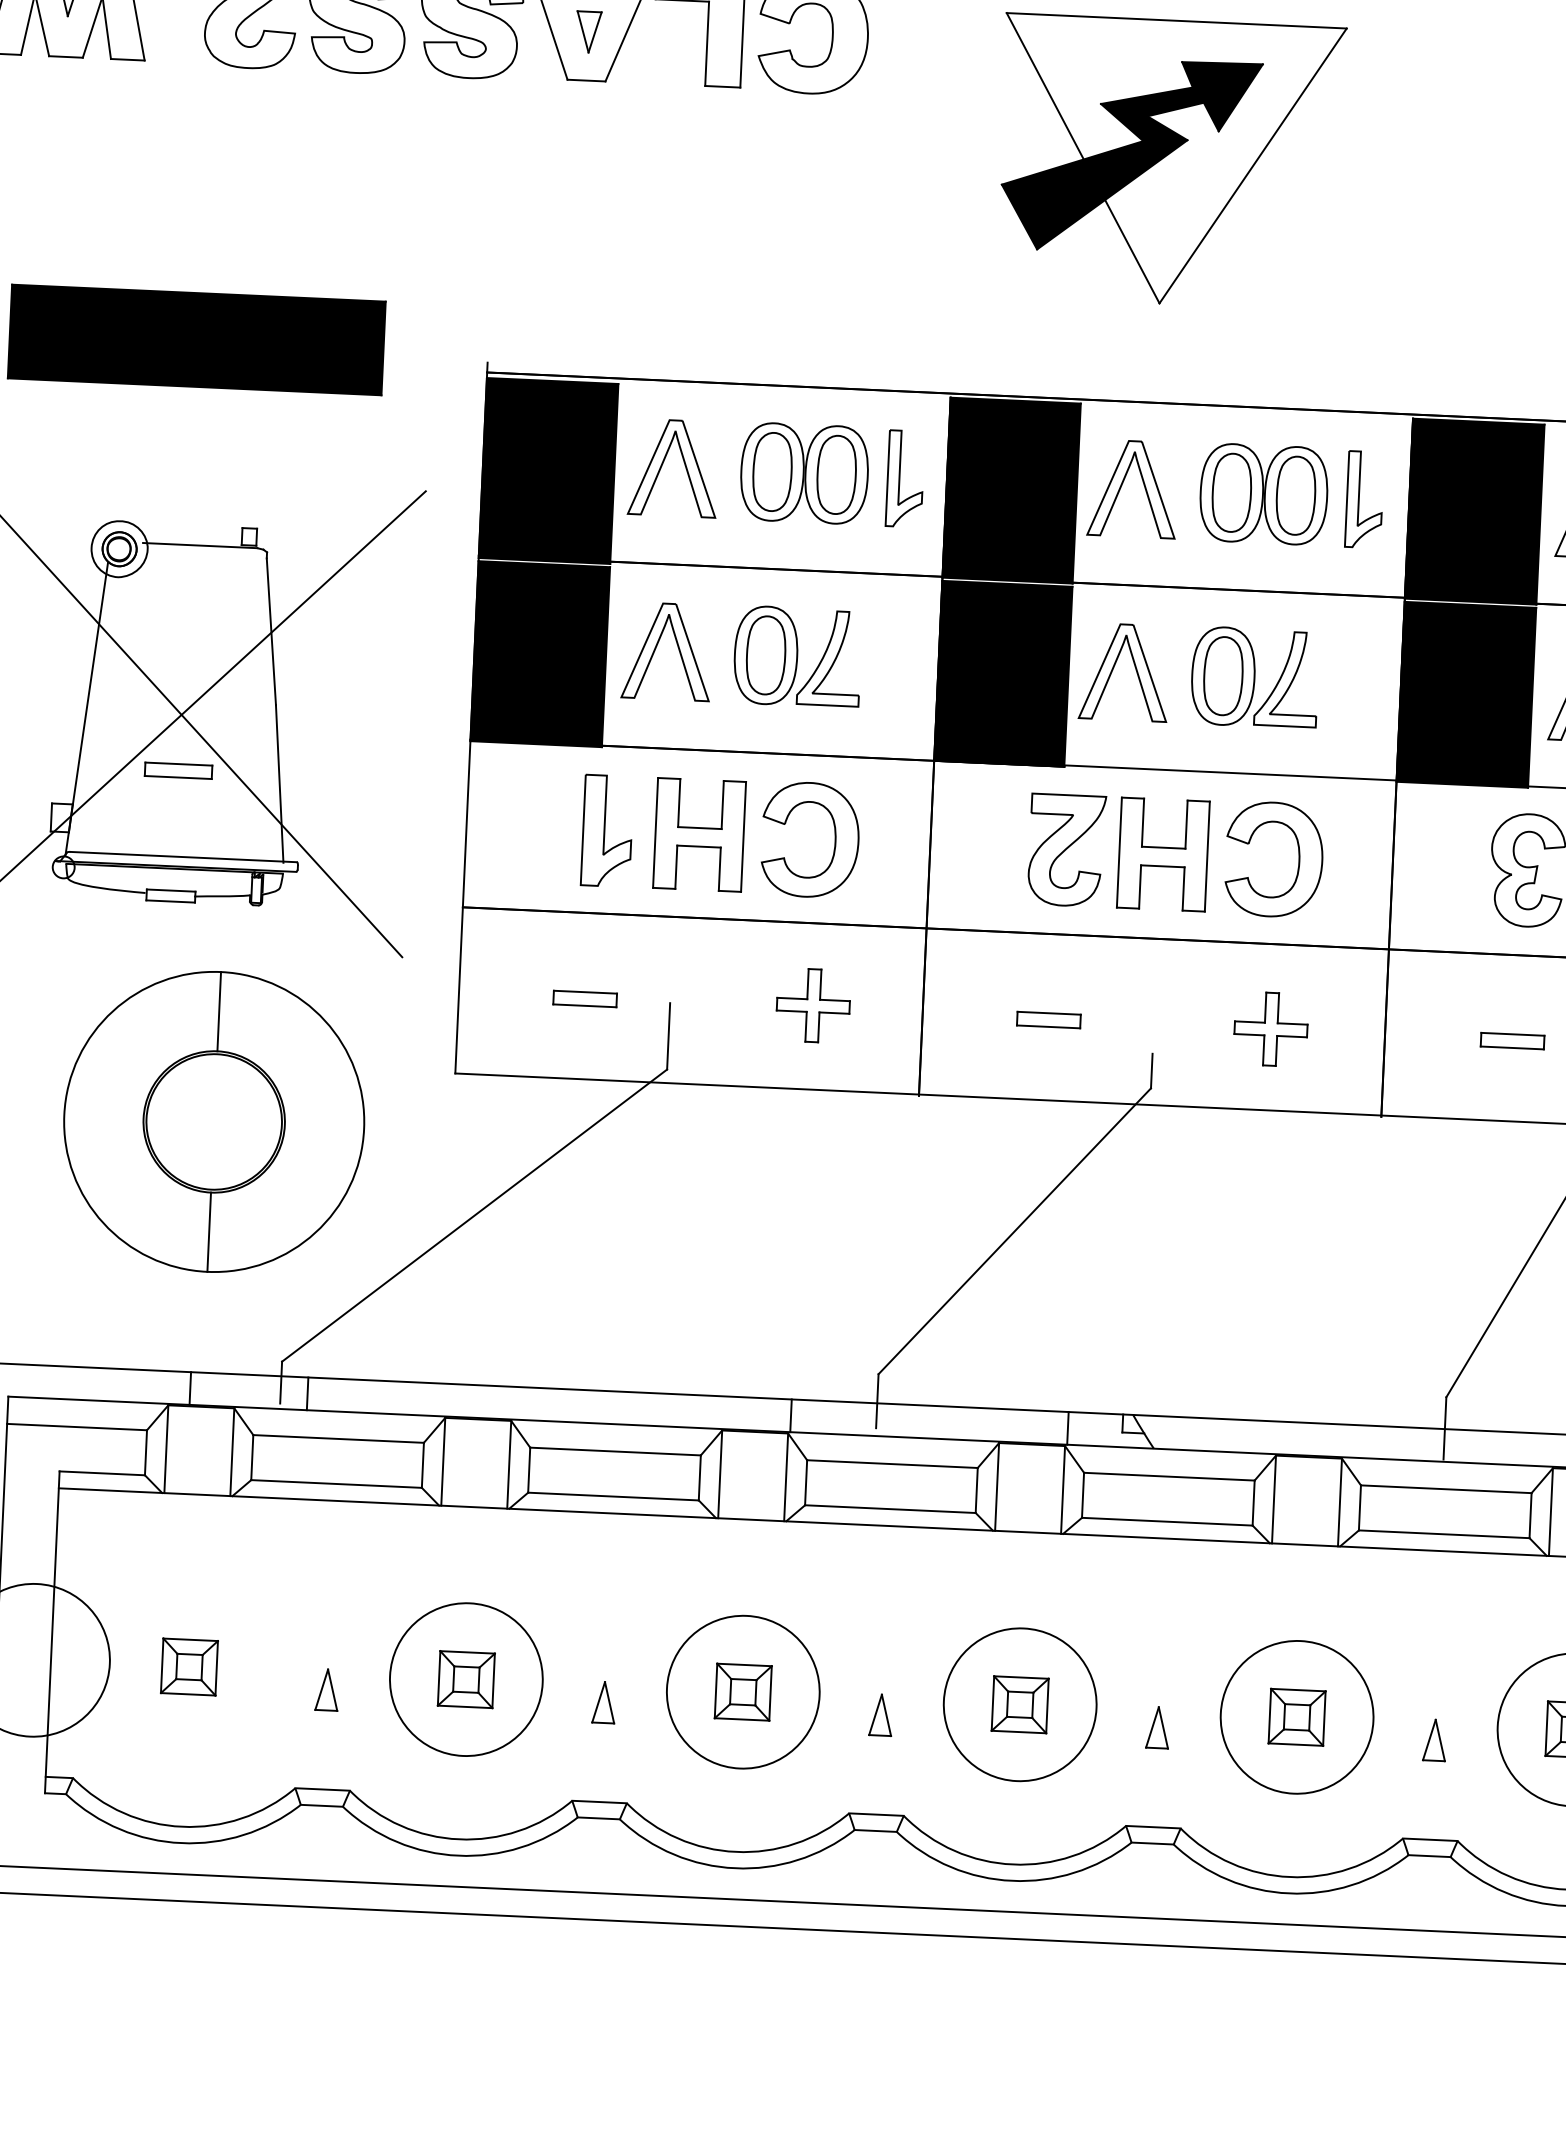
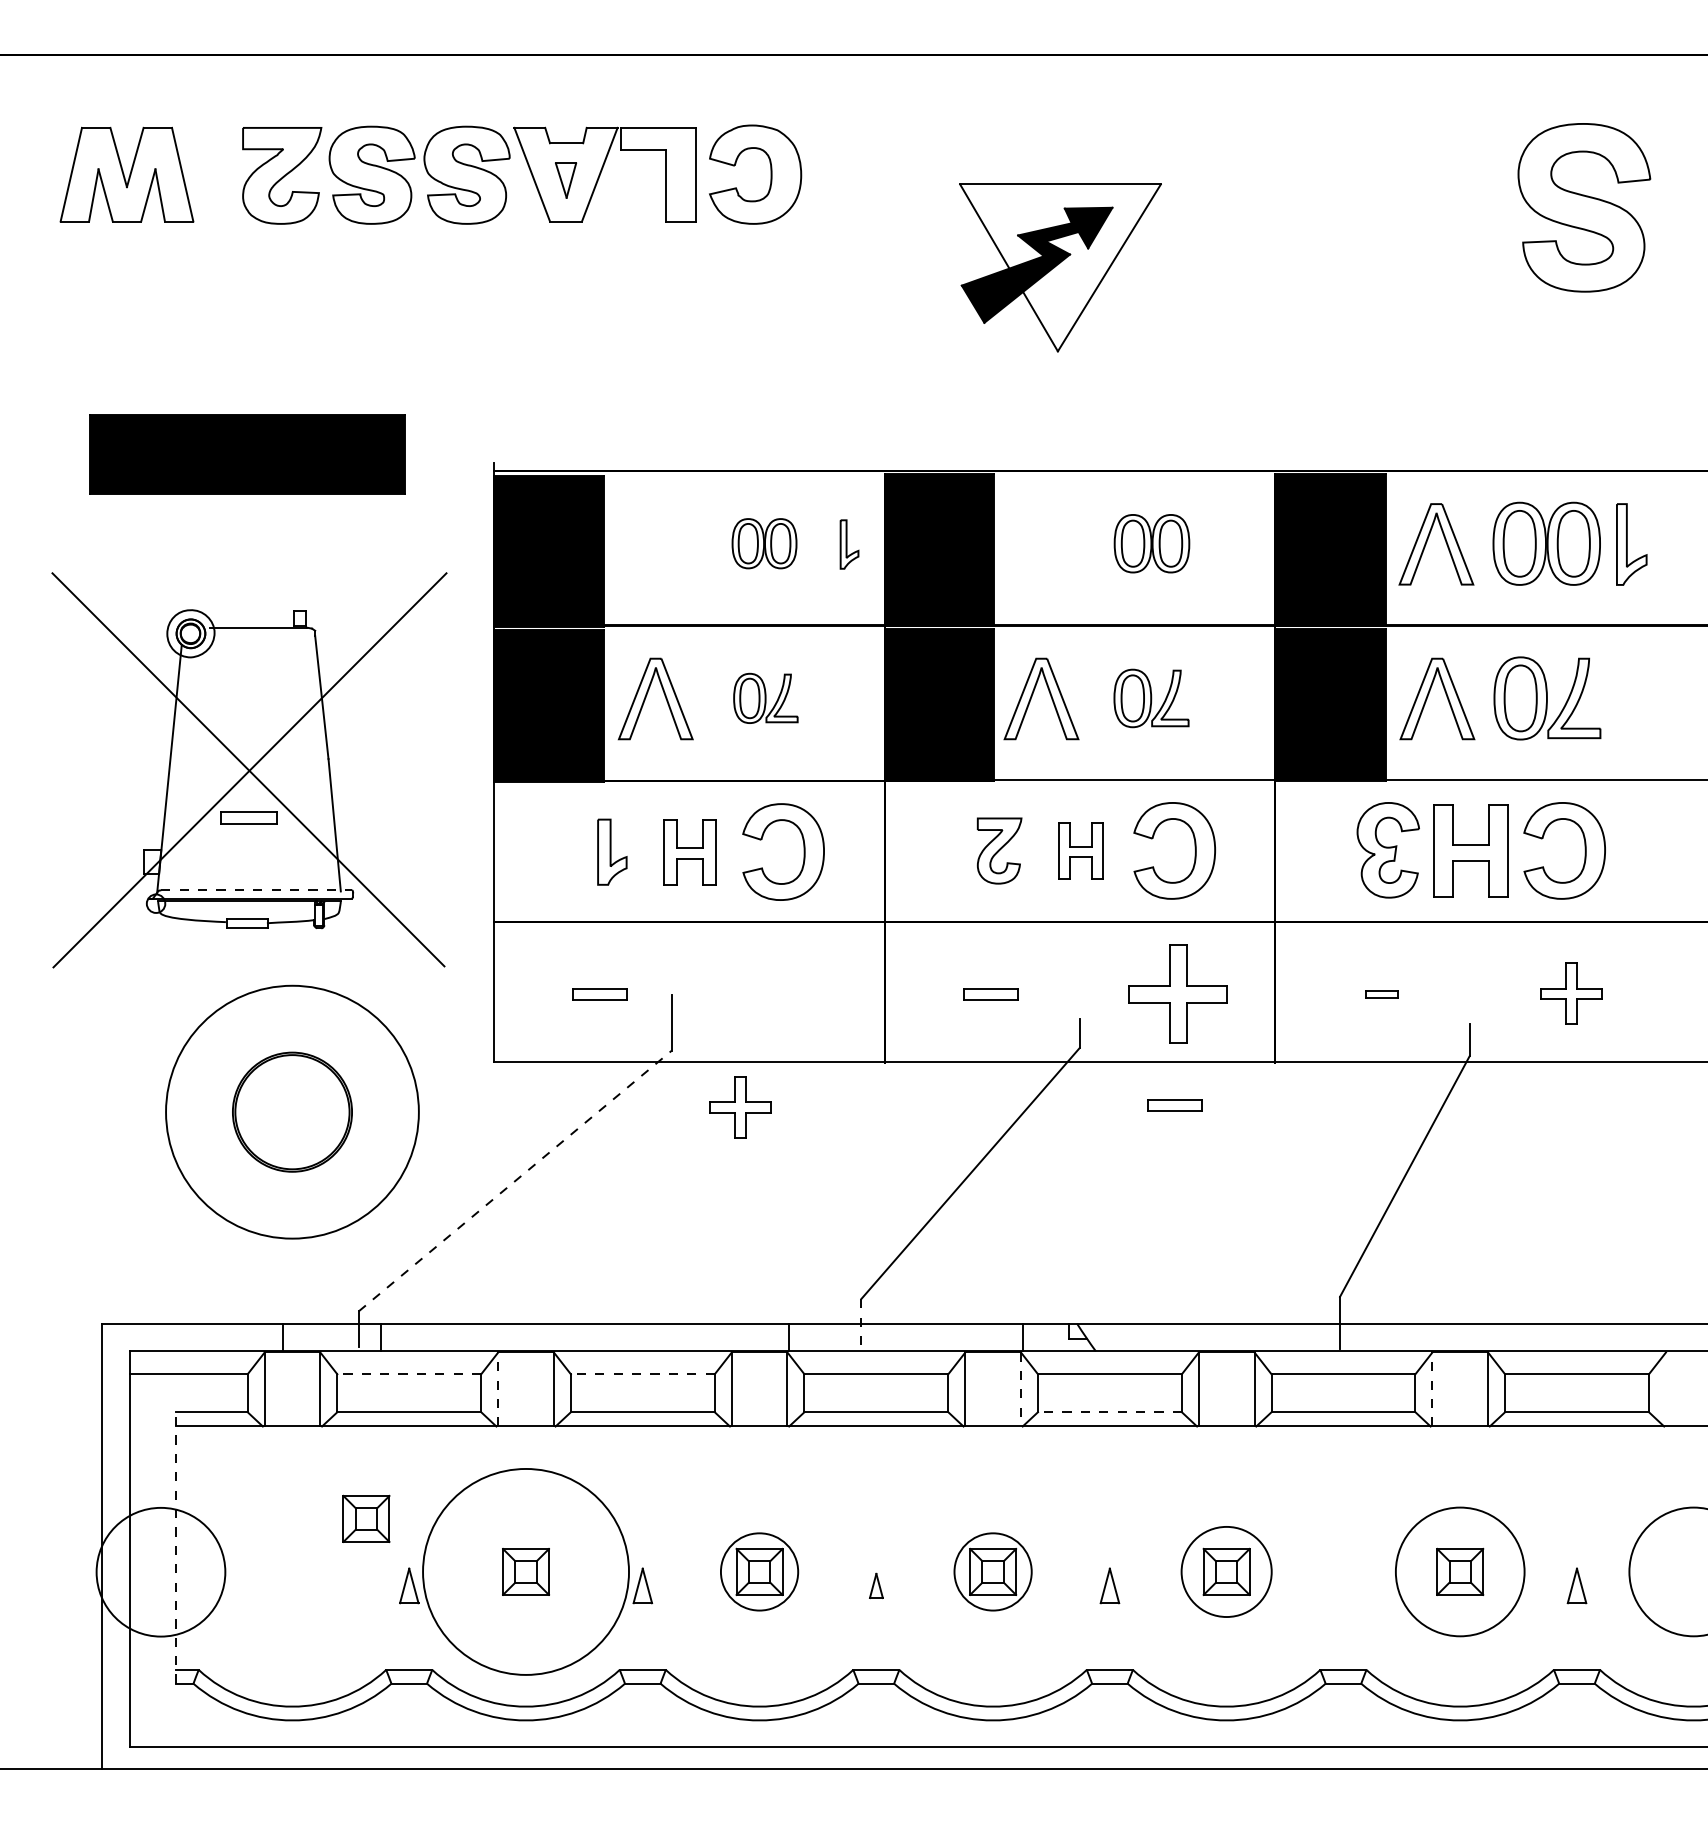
part: (1170, 161) -> (1060, 267), size x0.7
part: (683, 464) -> (662, 540), removed
part: (804, 473) -> (764, 543), size x0.6
part: (905, 478) -> (849, 544), size x0.6
part: (1123, 483) -> (1033, 540), removed
part: (1263, 493) -> (1151, 543), size x0.7
part: (1364, 499) -> (1236, 544), removed
part: (797, 656) -> (765, 698), size x0.6
part: (1255, 677) -> (1151, 698), size x0.7
part: (607, 830) -> (612, 851), size x0.7
part: (699, 834) -> (689, 851), size x0.7
part: (1066, 849) -> (999, 850), size x0.7
part: (1162, 854) -> (1080, 850), size x0.6
line: (184, 857) -> (257, 890), solid -> dashed
part: (813, 1005) -> (740, 1107), moved
line: (219, 1010) -> (292, 1018), removed
part: (1271, 1028) -> (1178, 993), size x1.6
part: (1512, 1041) -> (1382, 994), size x0.6
part: (1260, 1161) -> (1174, 1105), added
line: (474, 1216) -> (515, 1181), solid -> dashed
line: (209, 1231) -> (292, 1204), removed
line: (877, 1400) -> (861, 1321), solid -> dashed
line: (338, 1439) -> (409, 1374), solid -> dashed
line: (615, 1451) -> (642, 1374), solid -> dashed
line: (443, 1460) -> (498, 1388), solid -> dashed
line: (1062, 1489) -> (1020, 1389), solid -> dashed
line: (1551, 1510) -> (1432, 1388), solid -> dashed
line: (1166, 1521) -> (1109, 1412), solid -> dashed
line: (52, 1631) -> (175, 1547), solid -> dashed
part: (189, 1666) -> (366, 1518), moved
circle: (465, 1679) -> (525, 1571), size x1.6
circle: (743, 1691) -> (759, 1571), size x0.6
circle: (1019, 1704) -> (992, 1571), size x0.6
part: (881, 1714) -> (876, 1585), size x0.7
circle: (1296, 1716) -> (1226, 1571), size x0.7
part: (1434, 1739) -> (1343, 1585), removed

